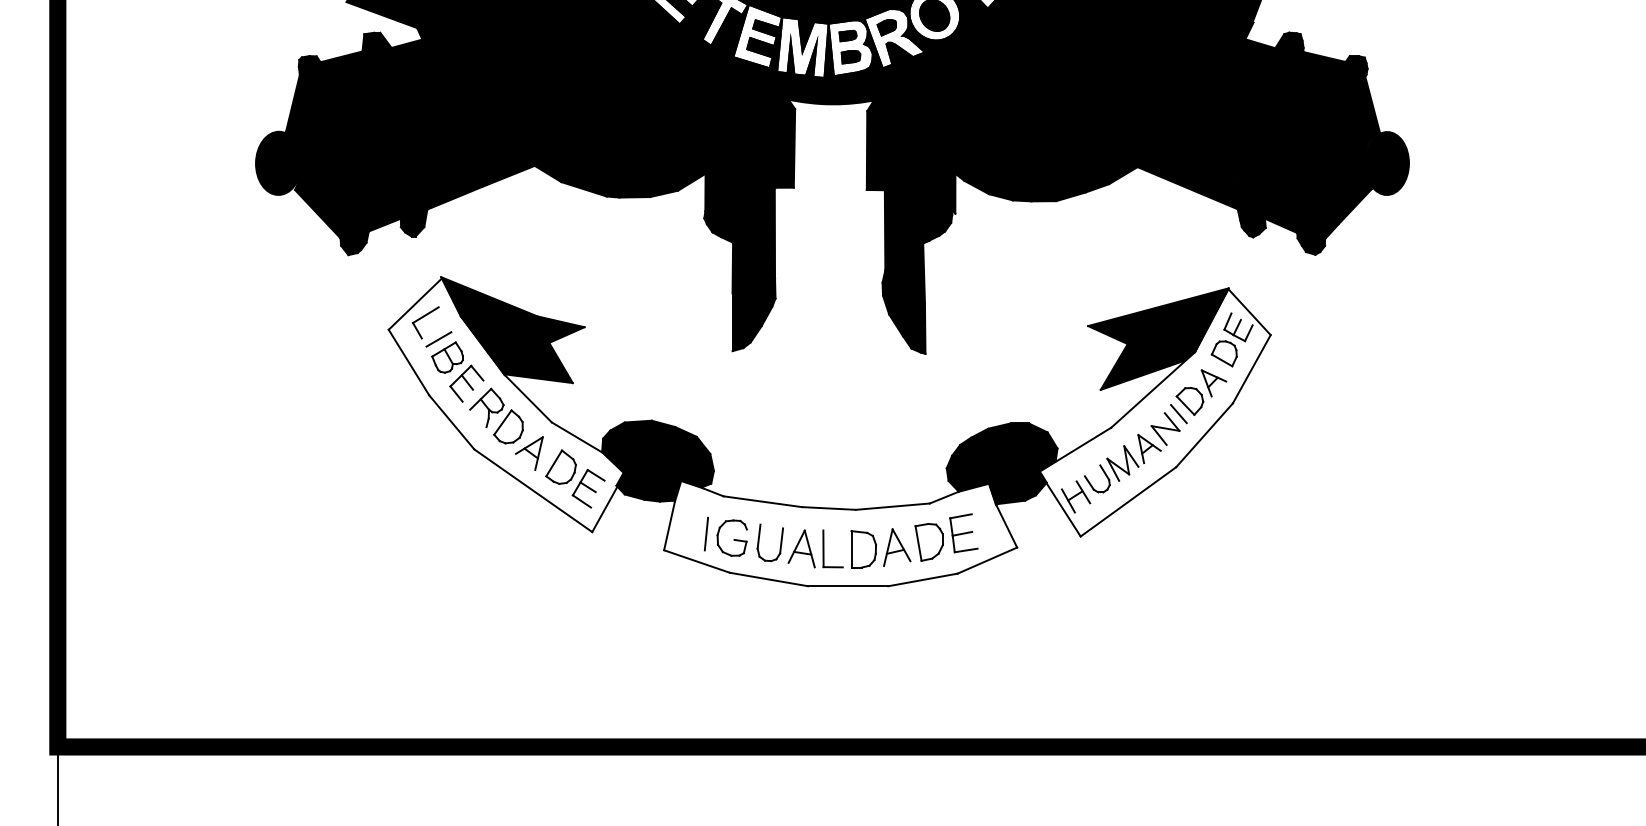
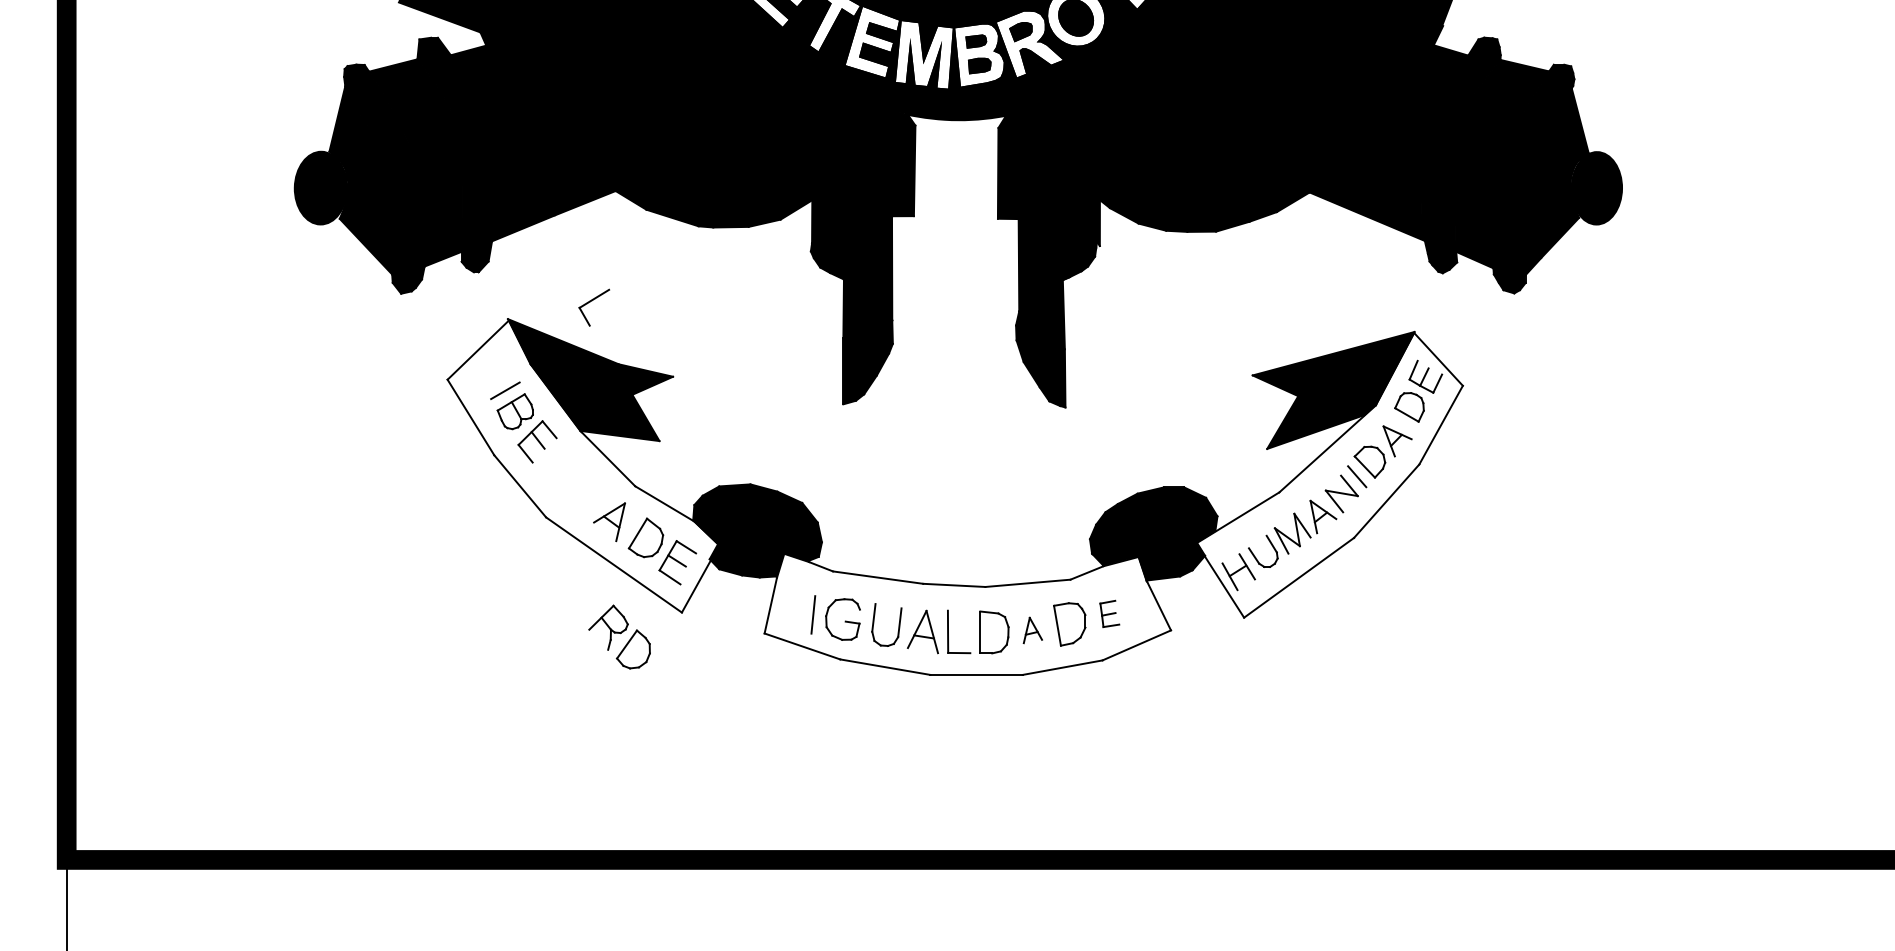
part: (424, 317) -> (592, 301), moved
part: (496, 415) -> (619, 636), moved
part: (963, 532) -> (1109, 613), size x0.6
part: (896, 547) -> (1032, 630), size x0.6

